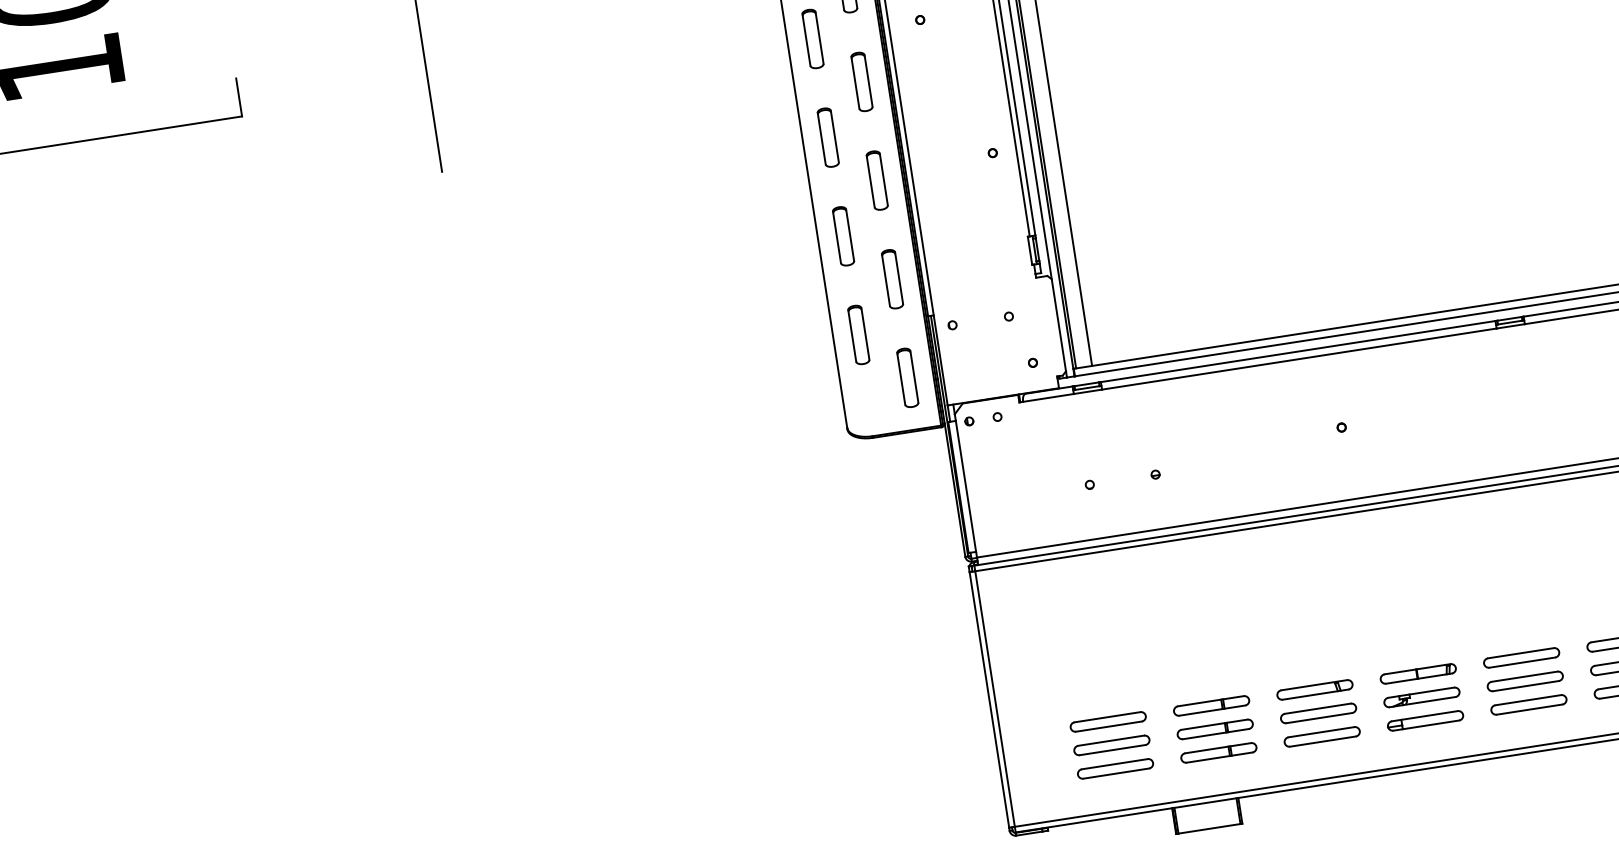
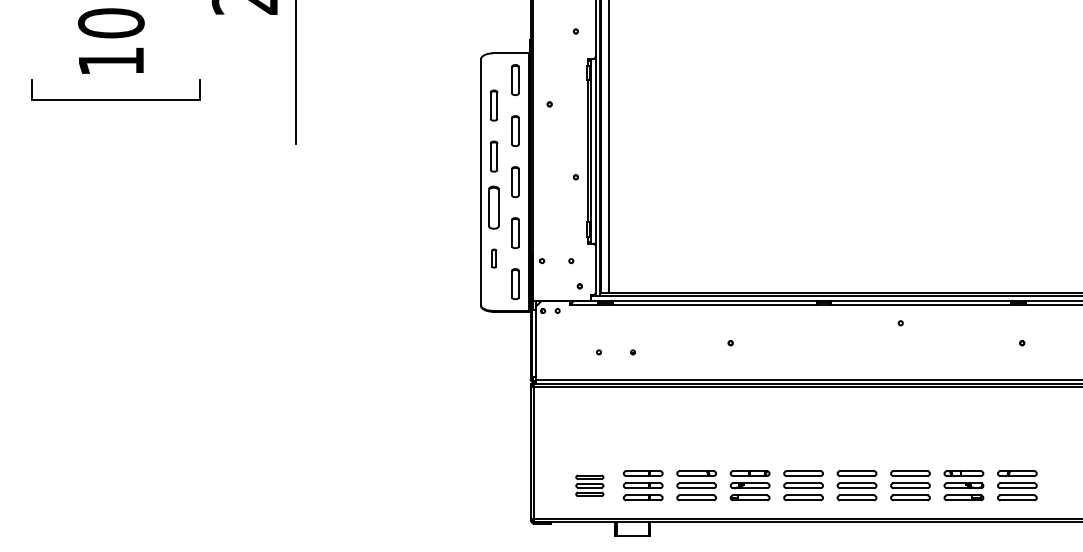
part: (844, 235) -> (494, 207), size x1.4
part: (859, 334) -> (494, 258), size x0.6
part: (1111, 744) -> (589, 485), size x0.7

